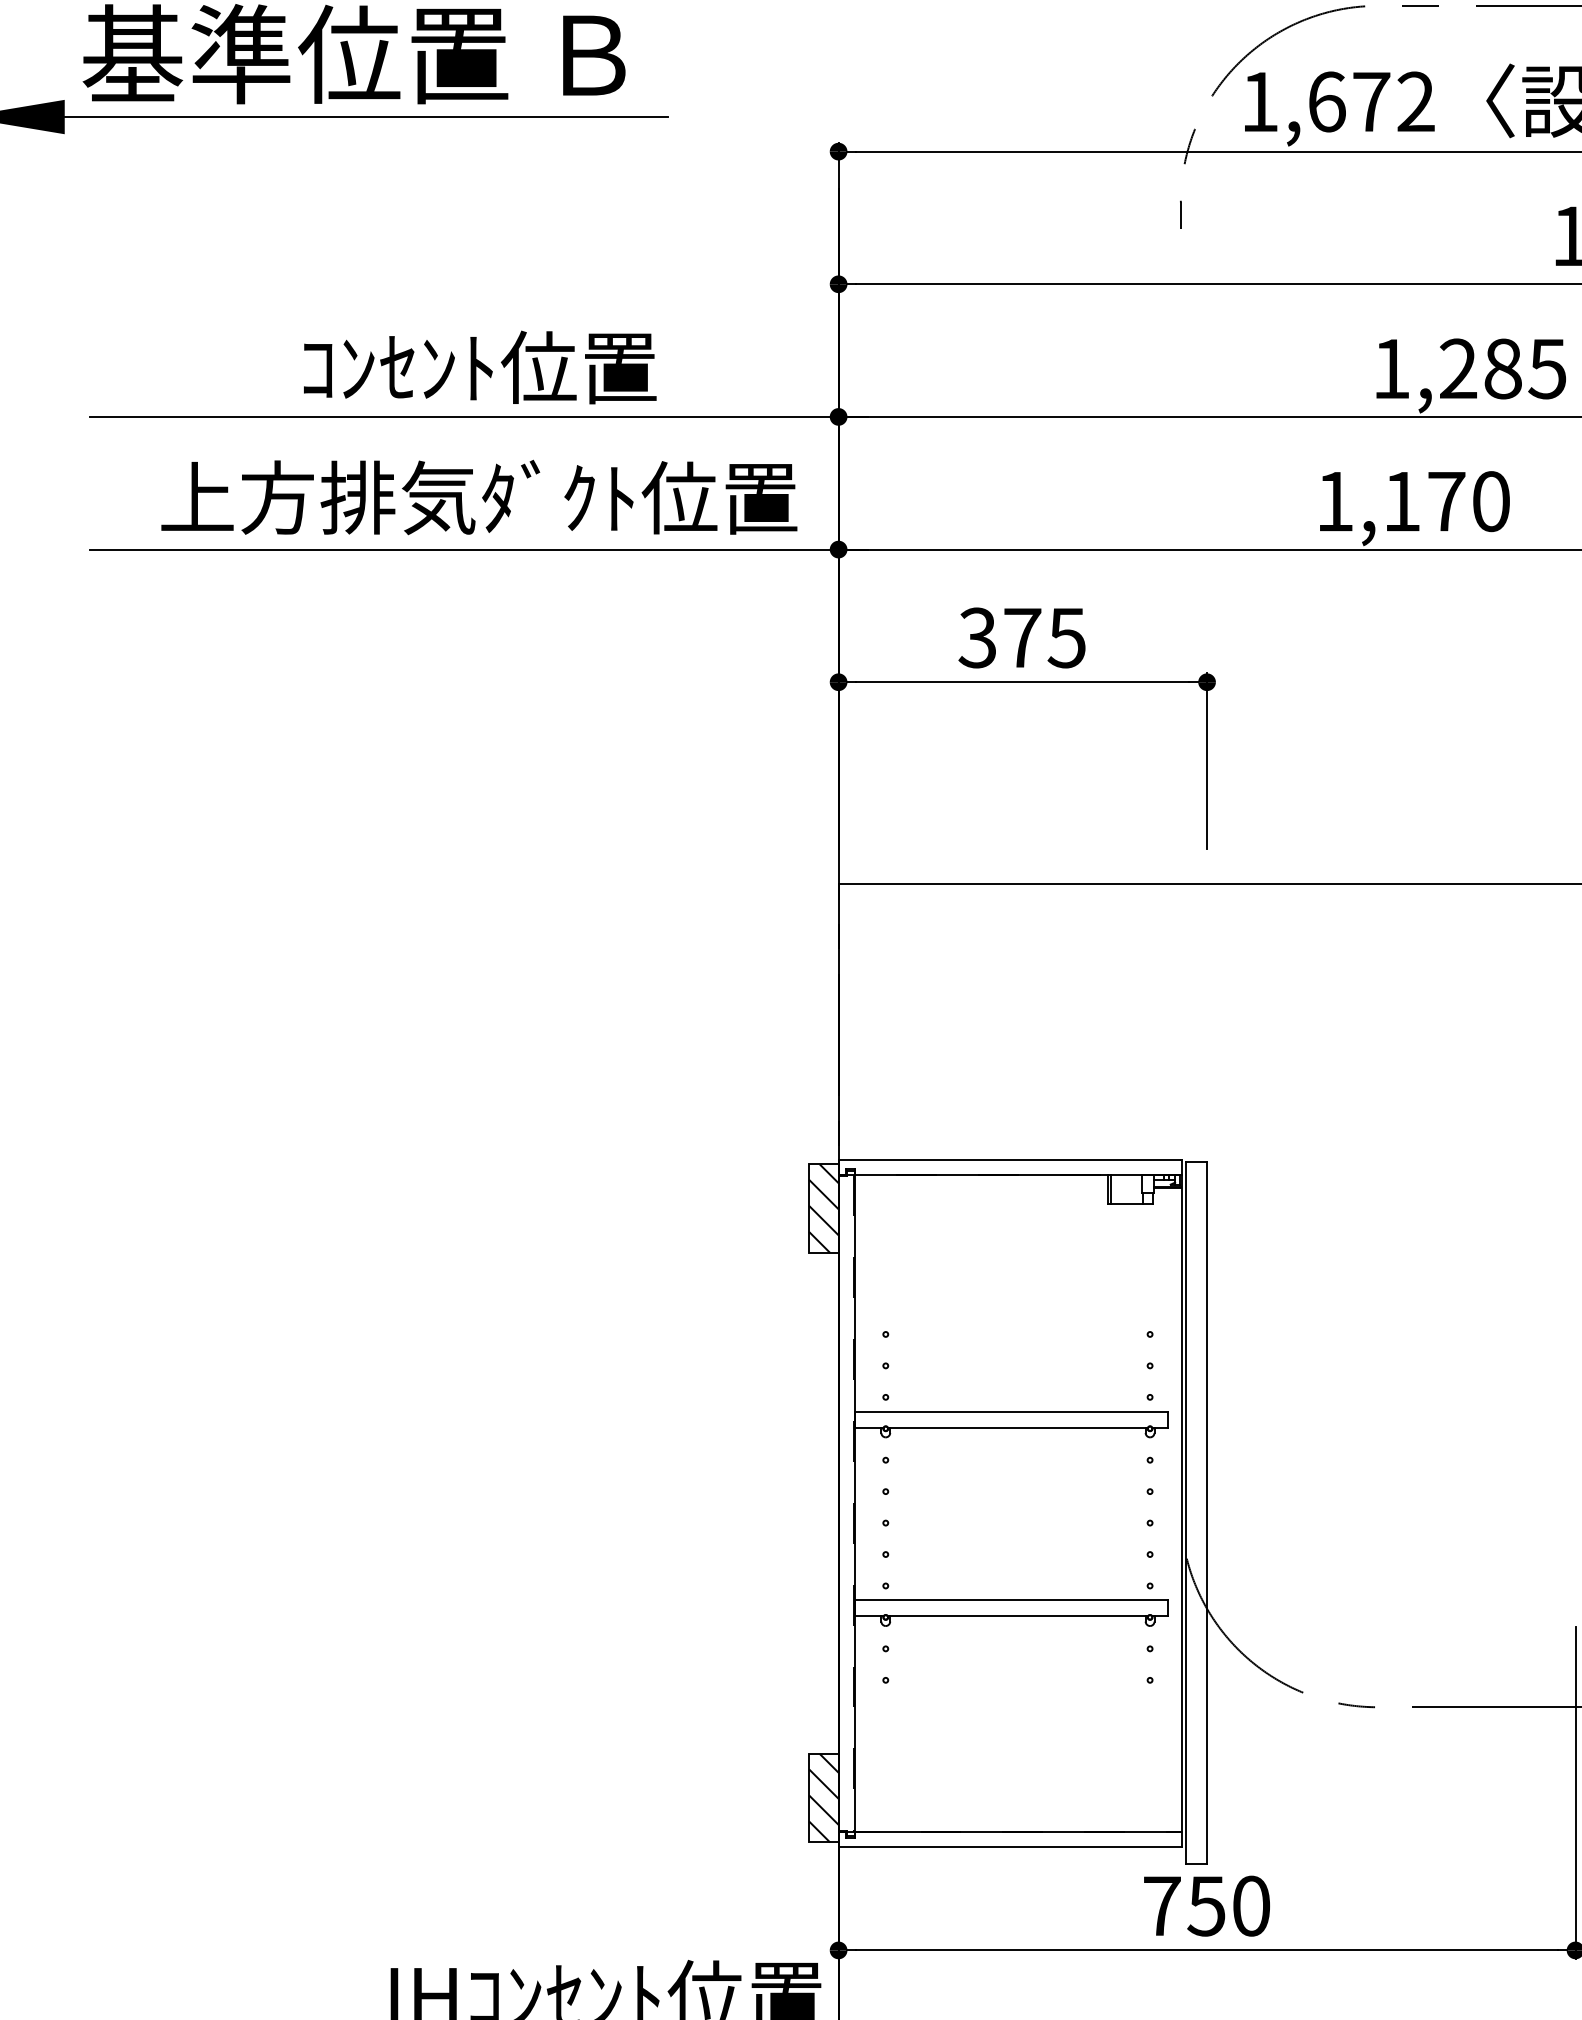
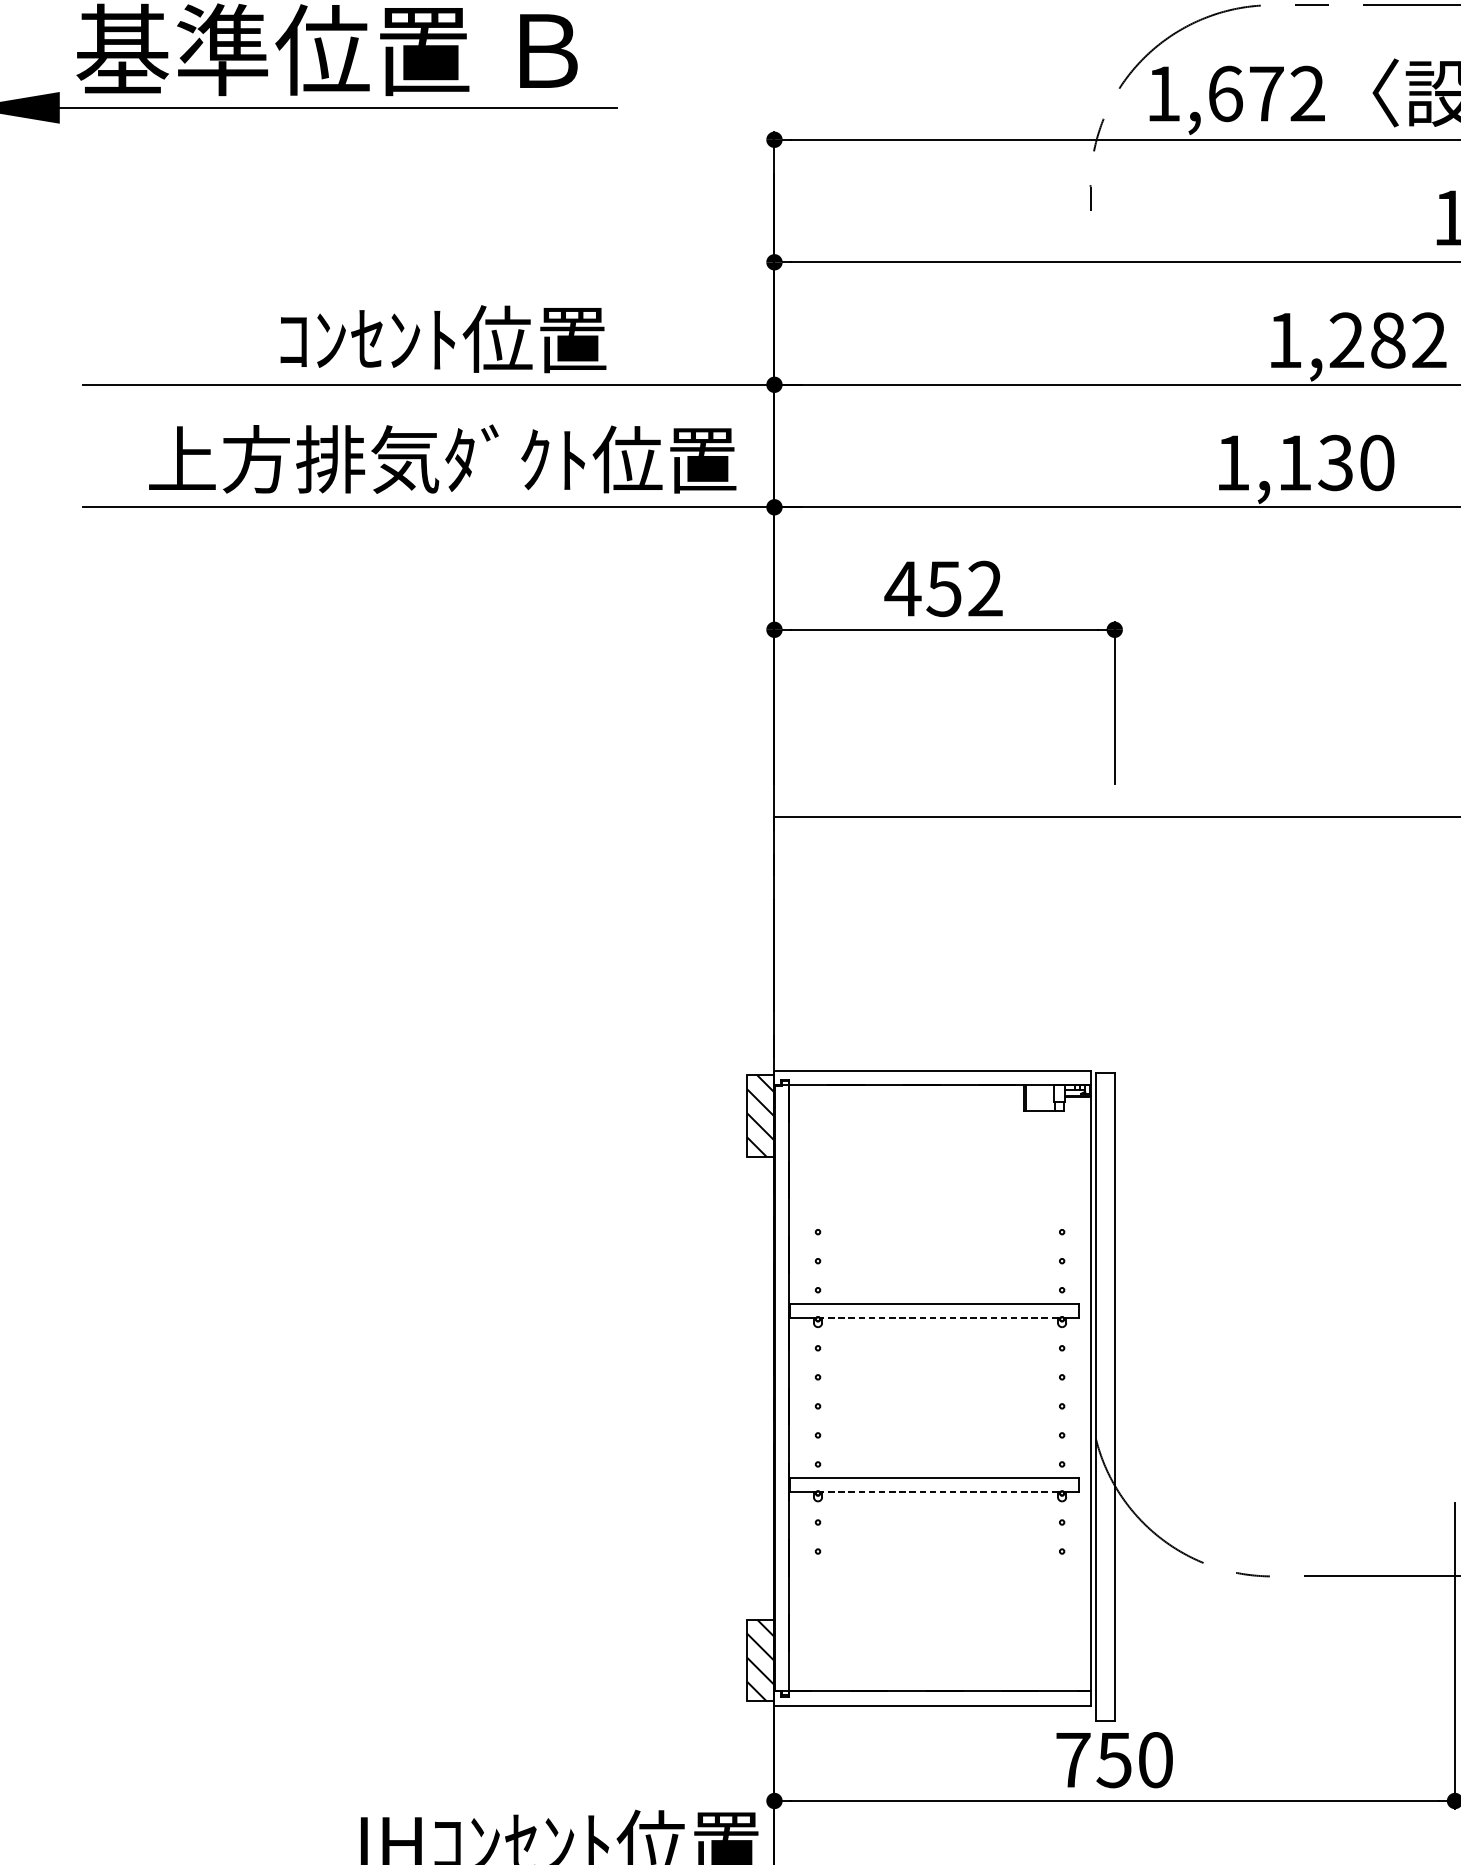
text: (1547, 368) -> (1429, 340), 1,285 -> 1,282
text: (1446, 501) -> (1335, 462), 1,170 -> 1,130
text: (1021, 637) -> (943, 588), 375 -> 452
line: (1017, 1427) -> (939, 1318), solid -> dashed
line: (1017, 1616) -> (939, 1492), solid -> dashed

